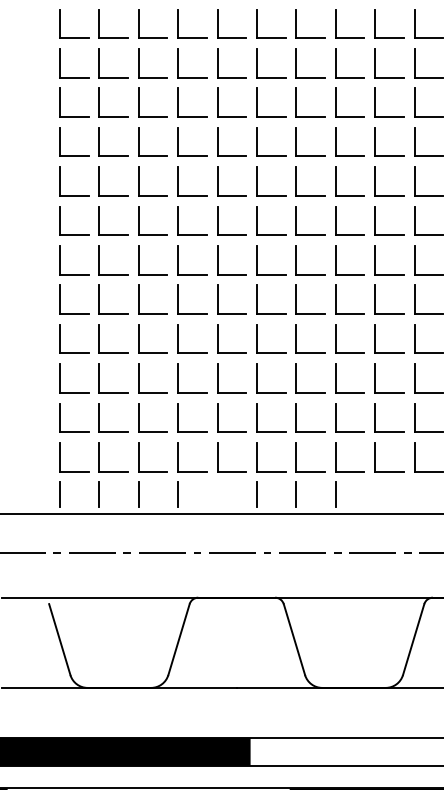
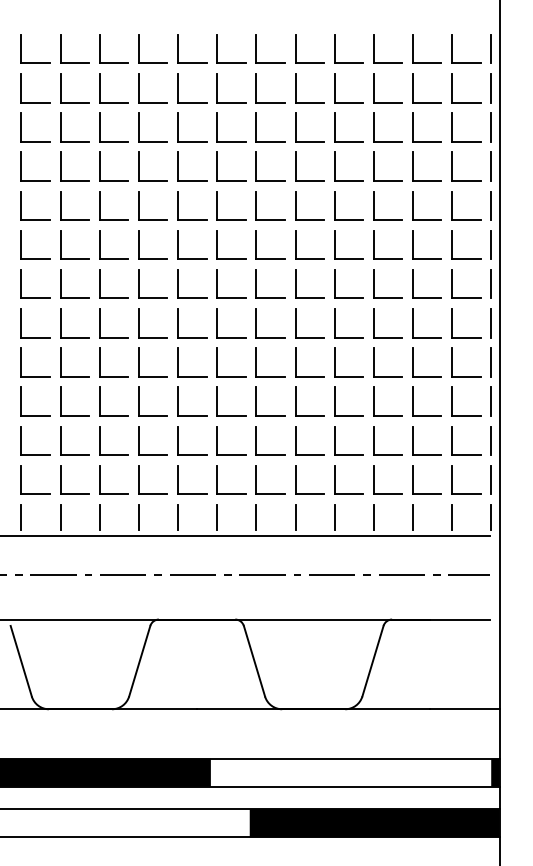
line: (218, 494) -> (178, 516), added
line: (374, 494) -> (334, 516), added
line: (414, 494) -> (373, 516), added

